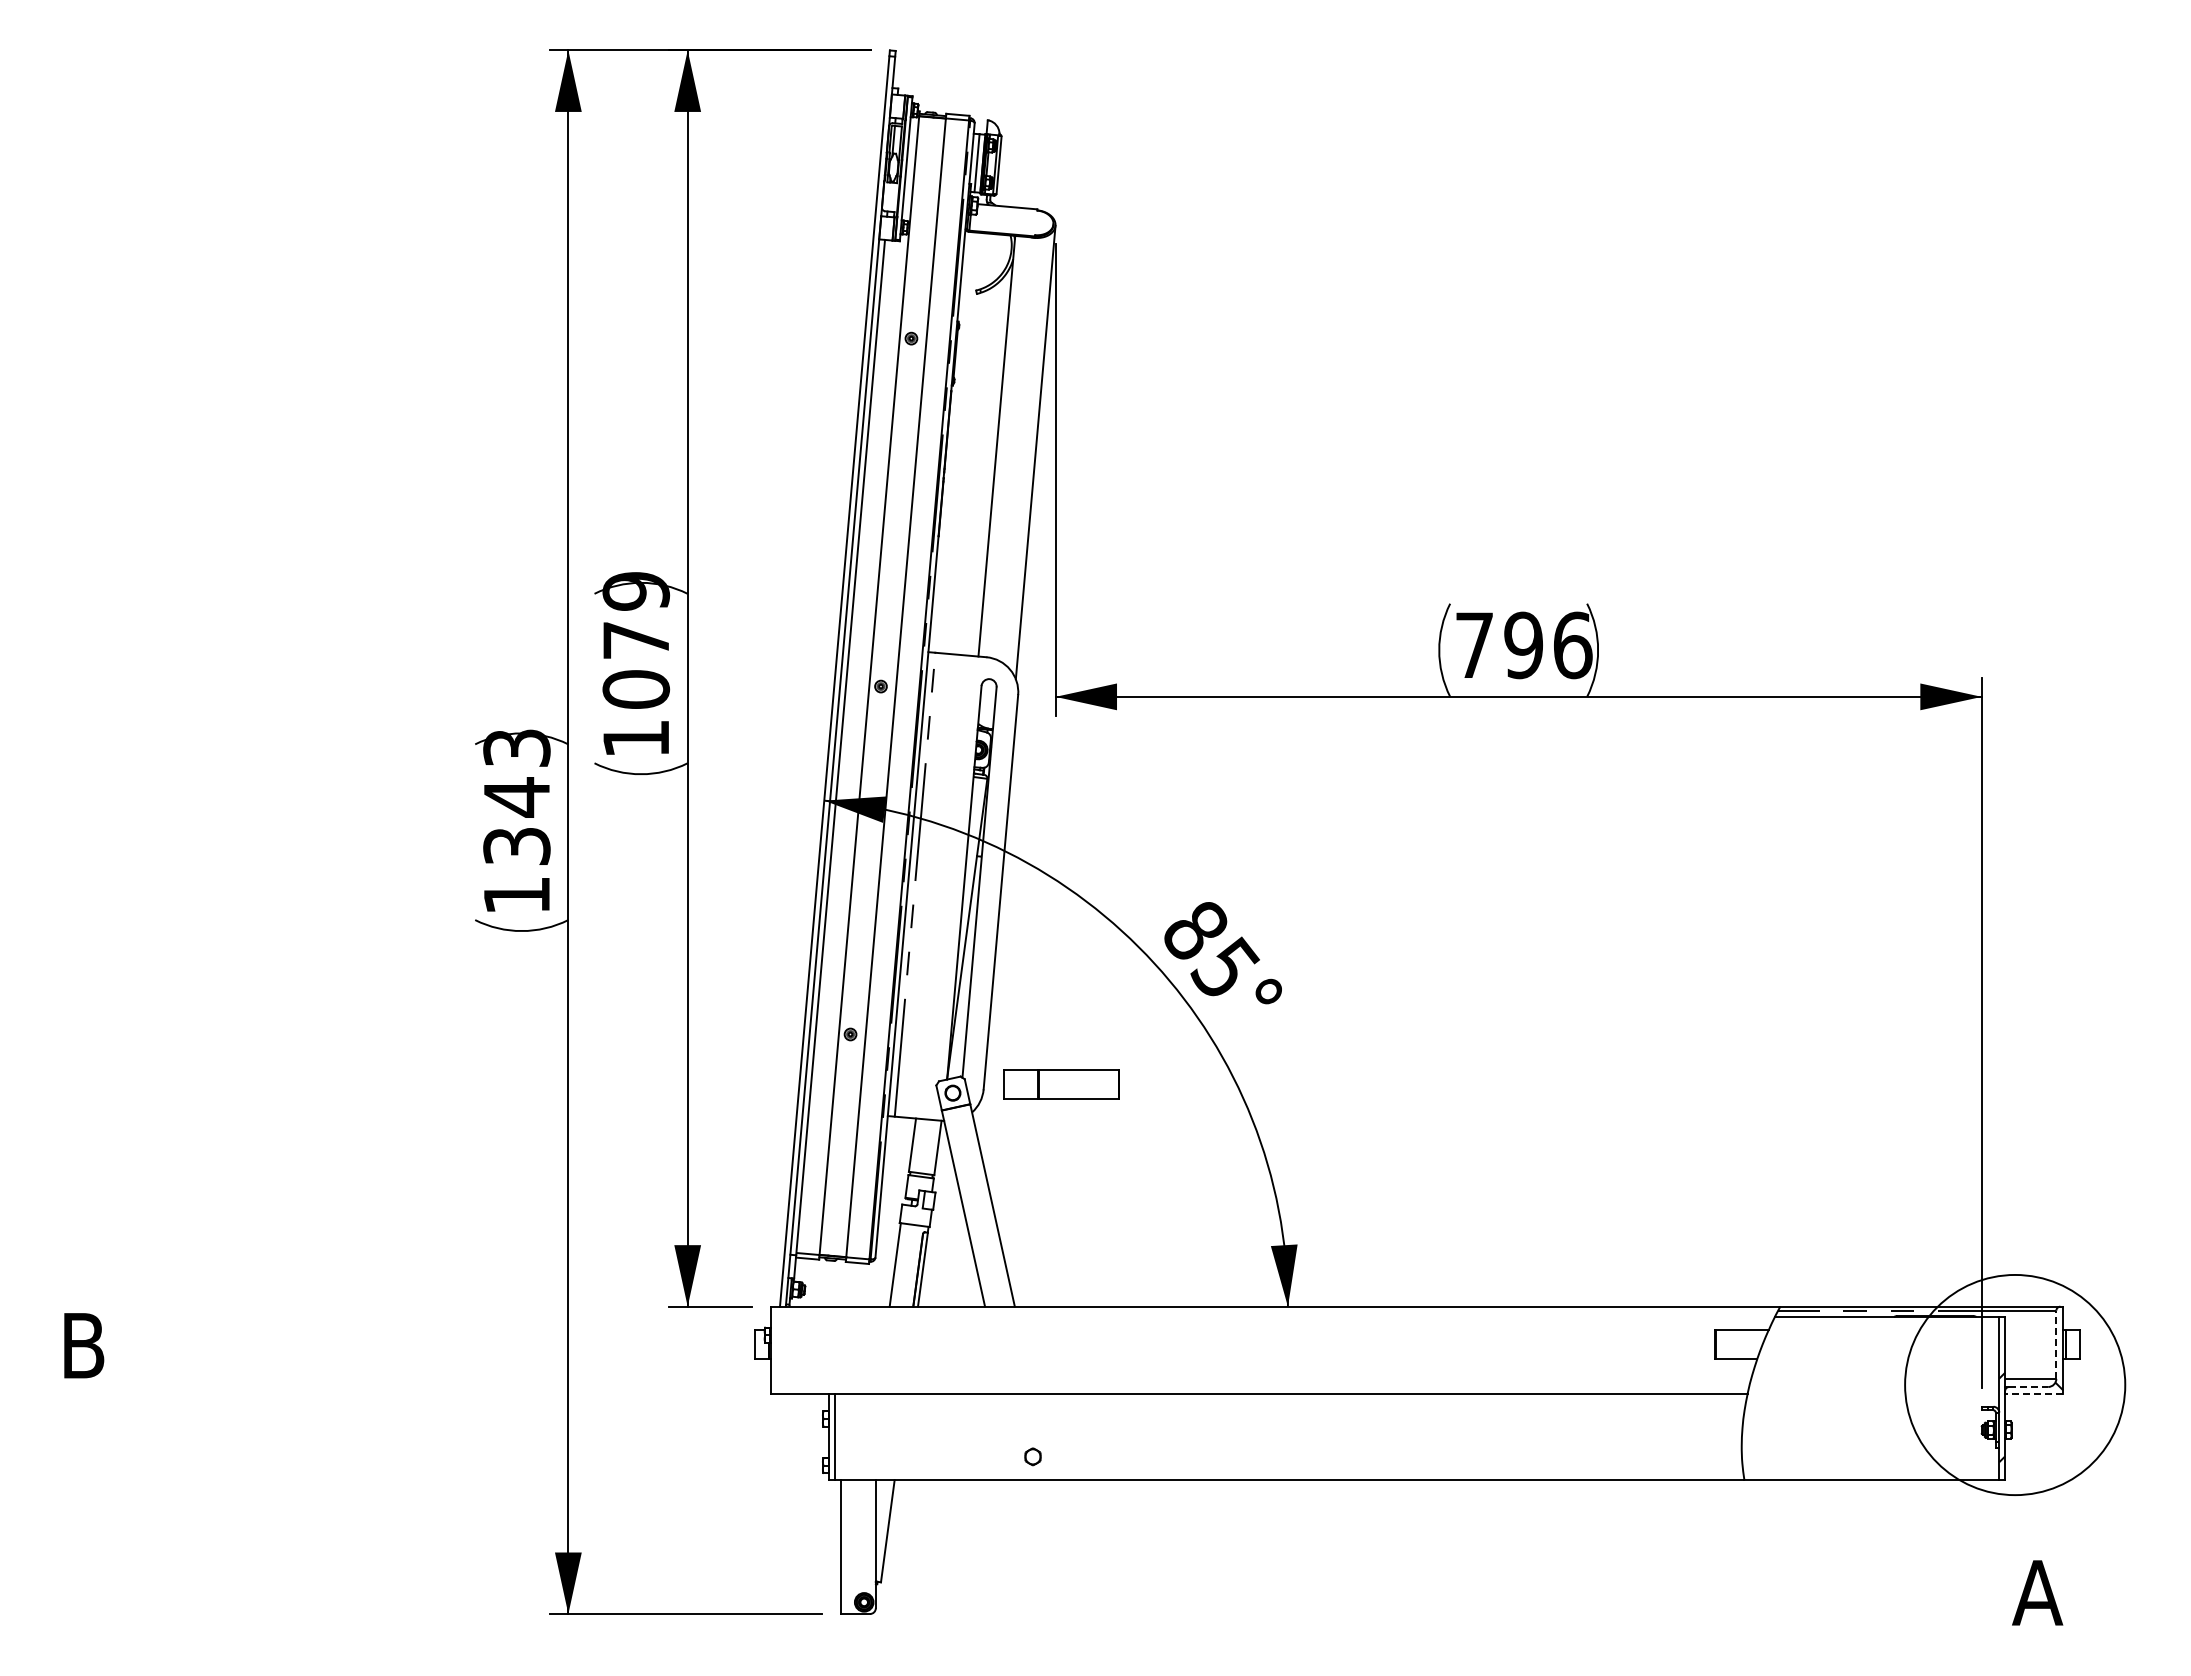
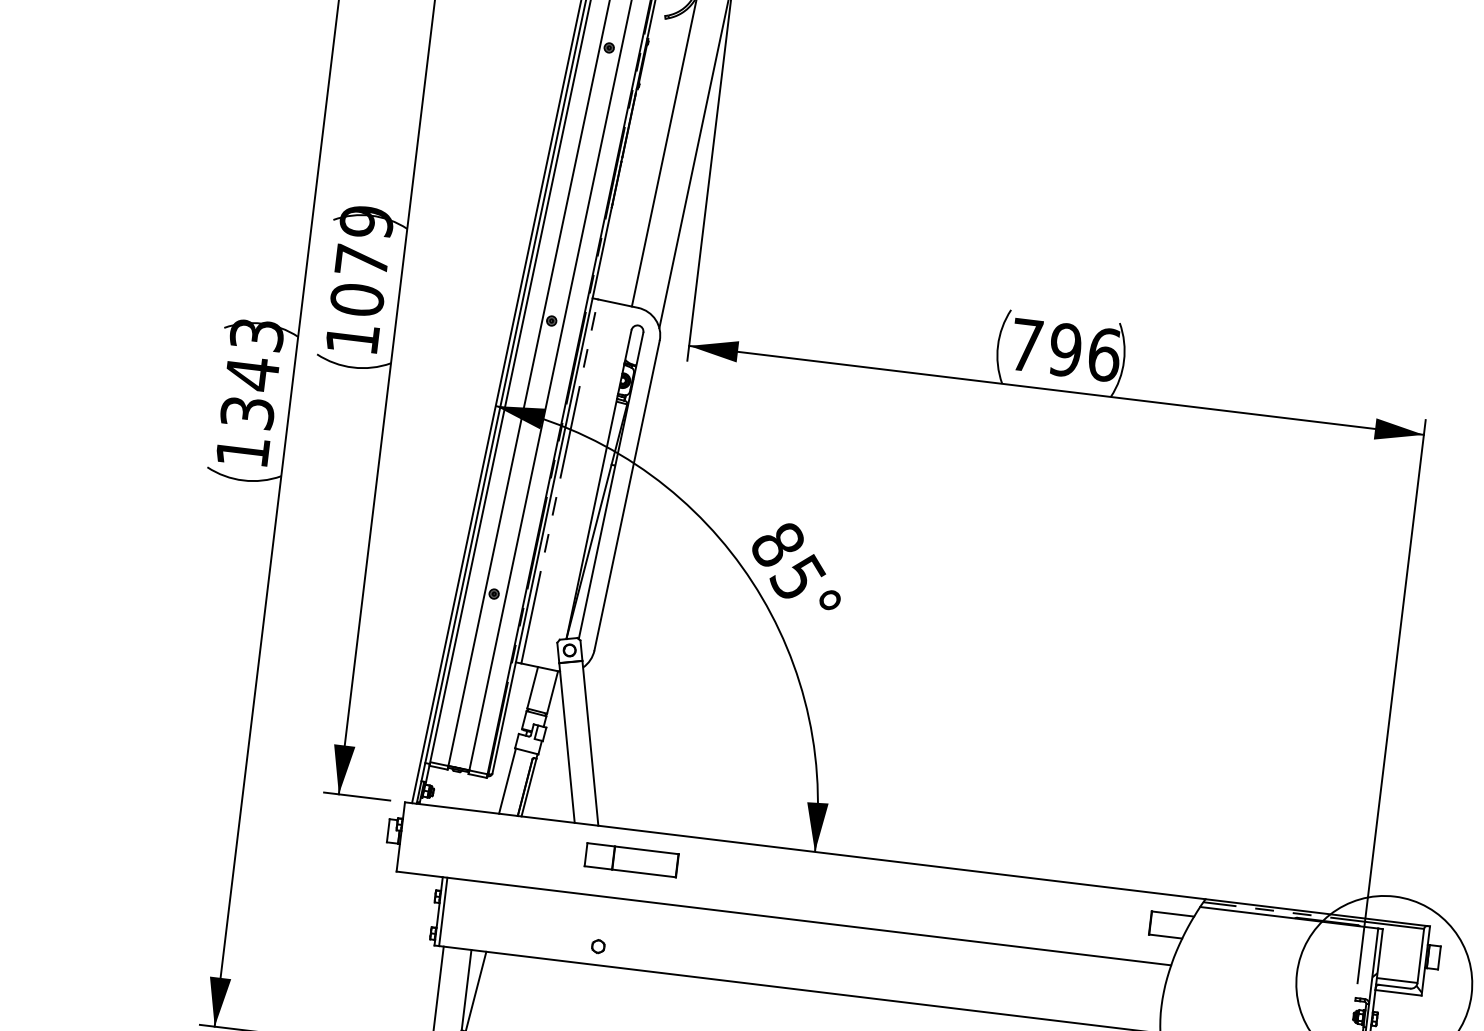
part: (1061, 1084) -> (631, 860), moved
line: (2056, 1344) -> (1420, 955), dashed -> solid
line: (2028, 1387) -> (1394, 987), dashed -> solid
line: (2033, 1393) -> (1398, 992), dashed -> solid

